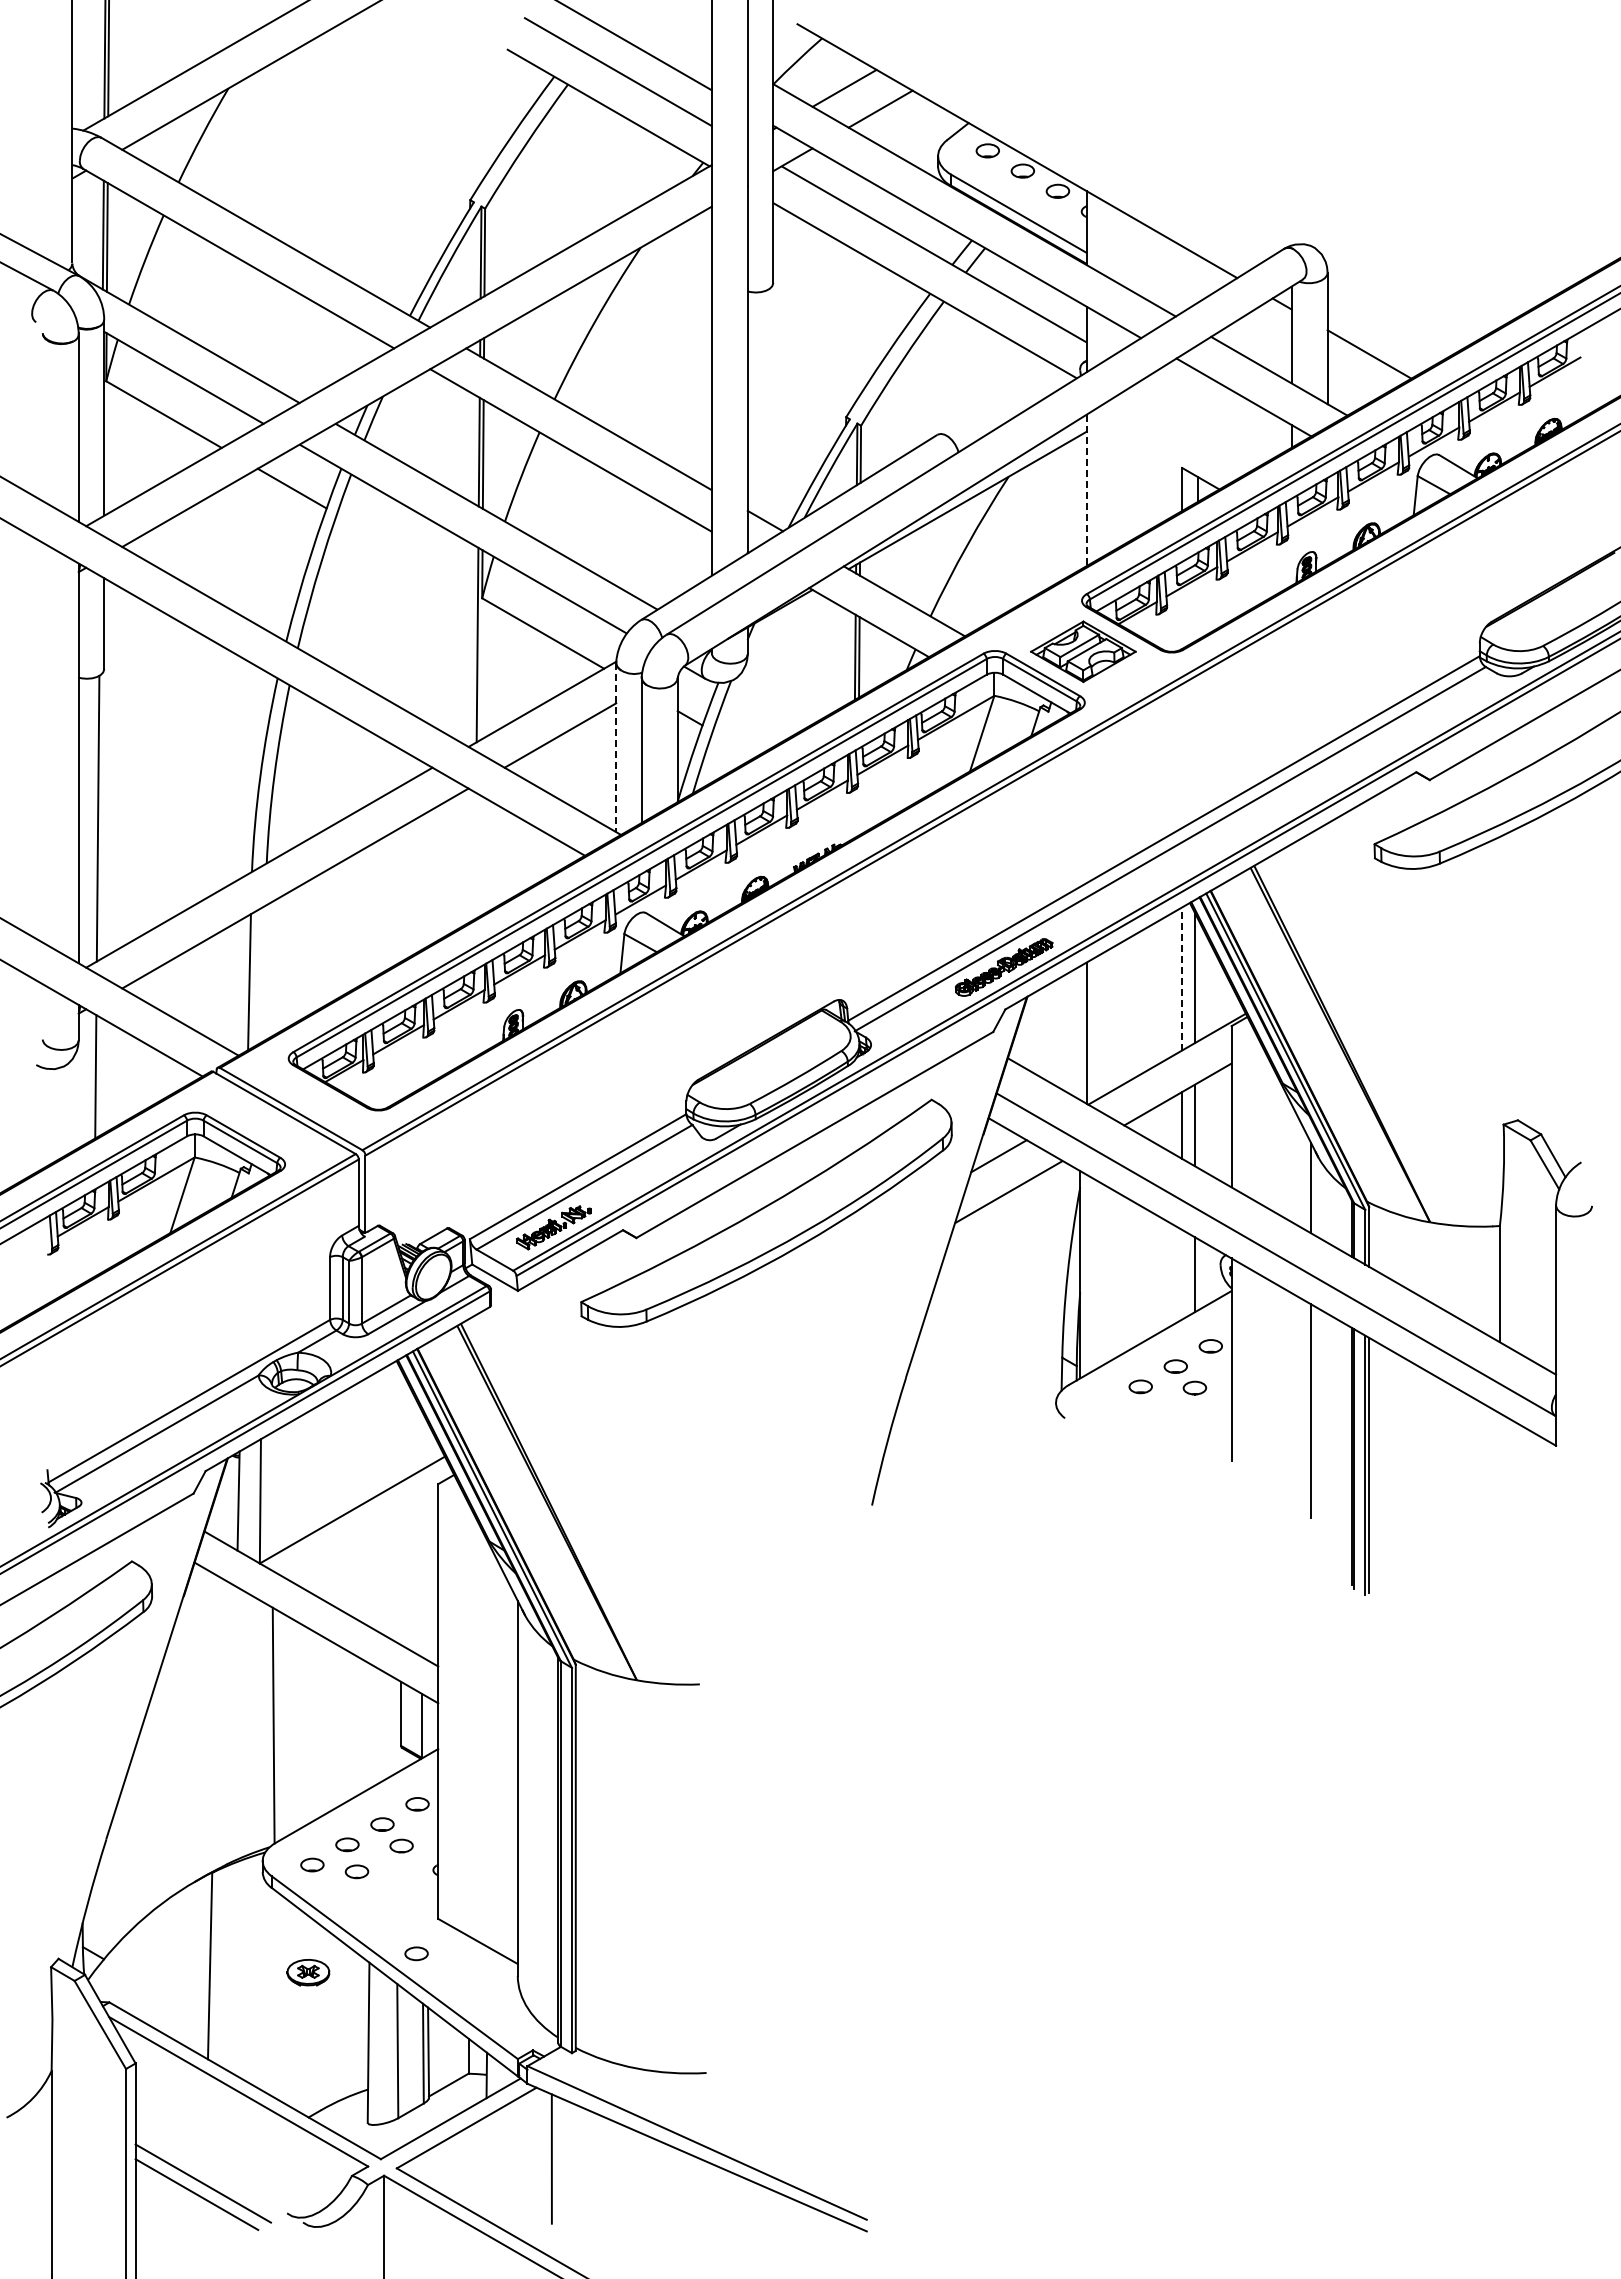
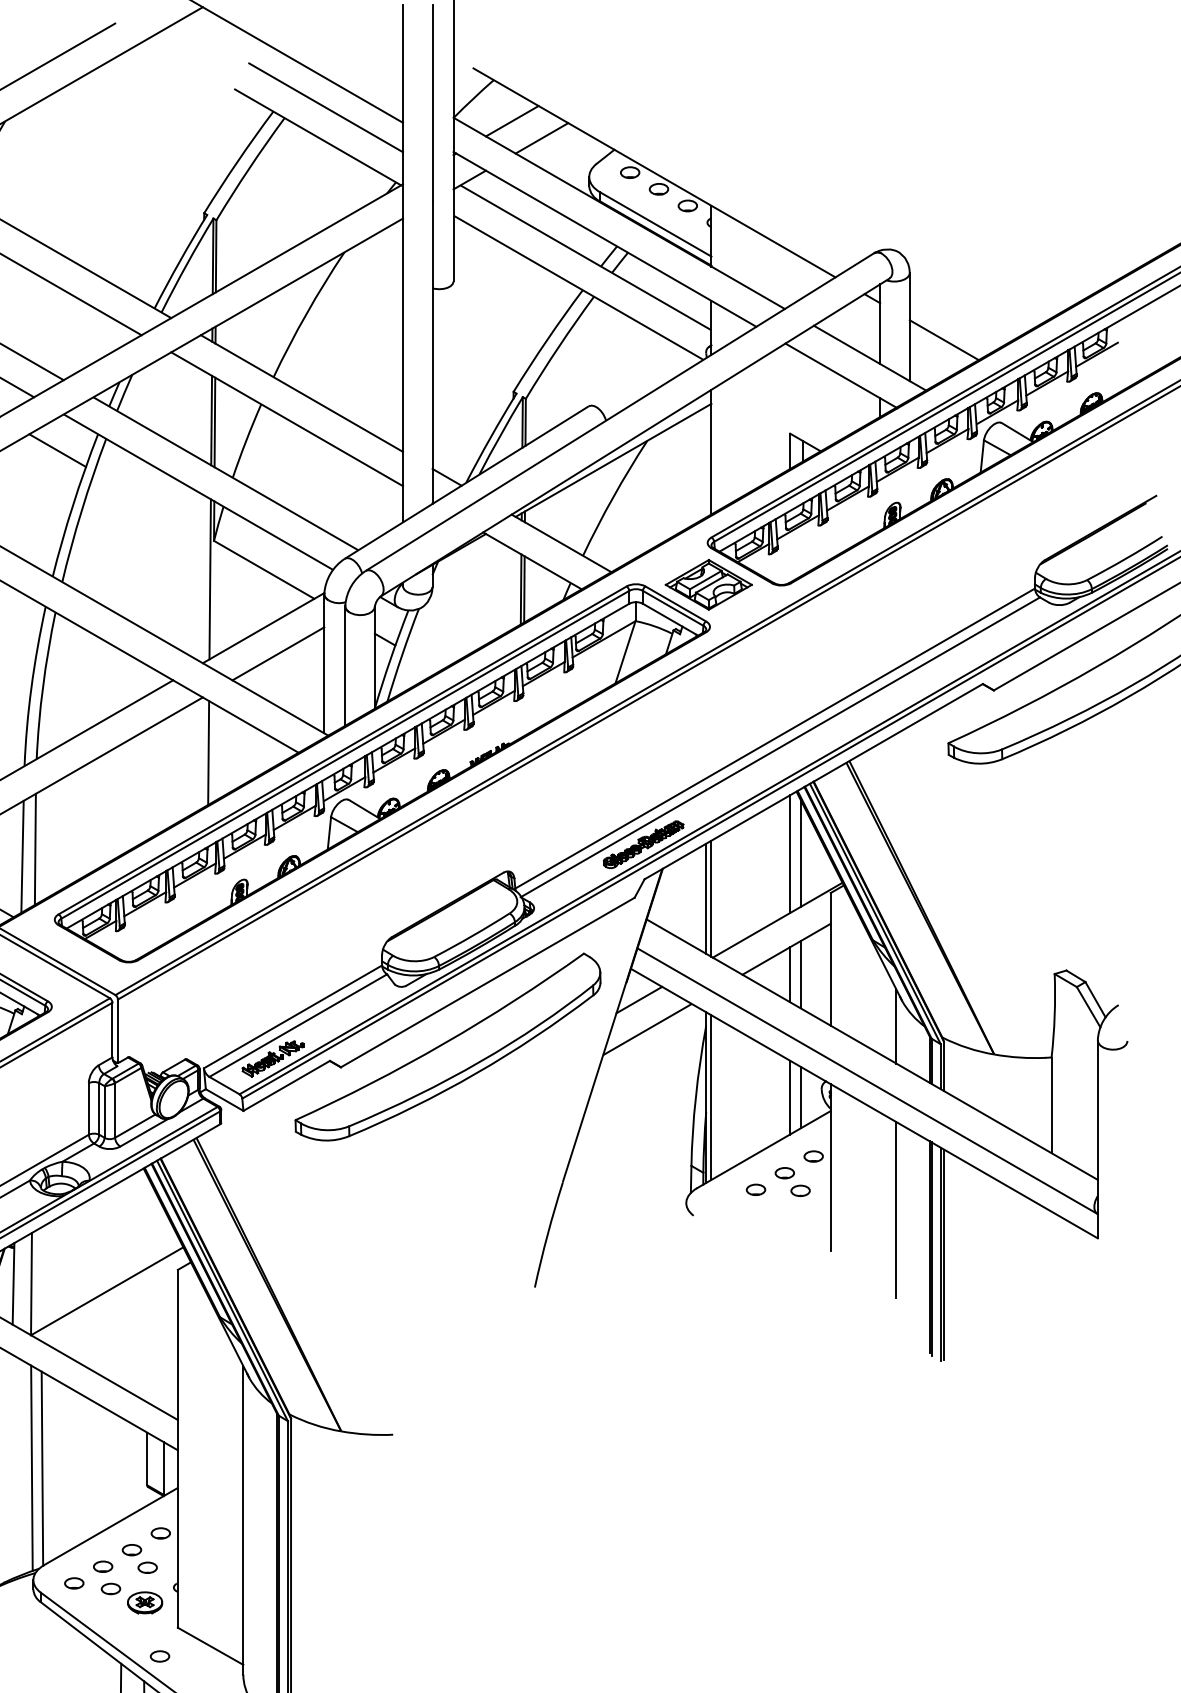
line: (1086, 490) -> (711, 452), dashed -> solid
line: (616, 747) -> (324, 663), dashed -> solid
line: (475, 855) -> (208, 752), added
line: (264, 972) -> (34, 848), added
line: (1182, 978) -> (790, 853), dashed -> solid
line: (1080, 1033) -> (706, 899), added
line: (1086, 1274) -> (711, 1097), added
line: (1182, 1274) -> (790, 1097), added
line: (260, 1724) -> (31, 1467), added
part: (308, 1972) -> (145, 1602), moved

